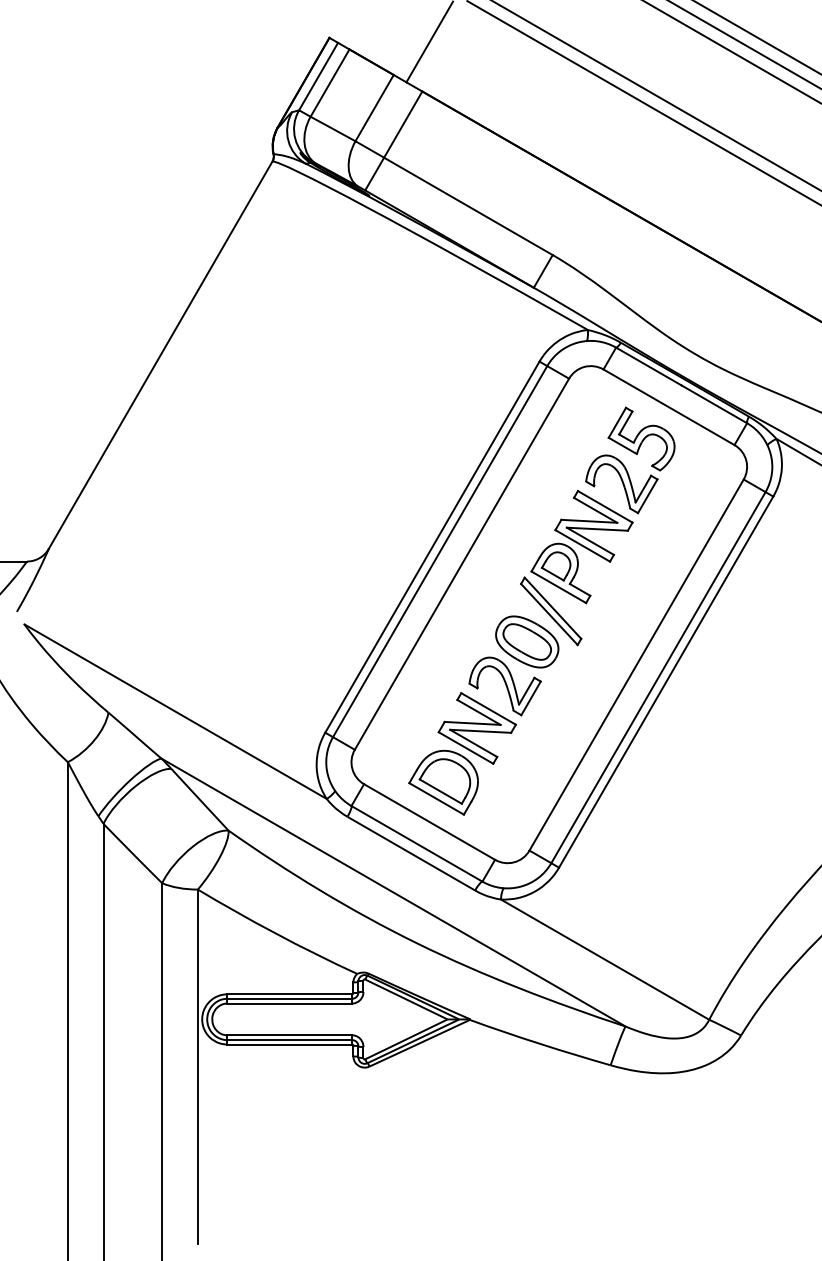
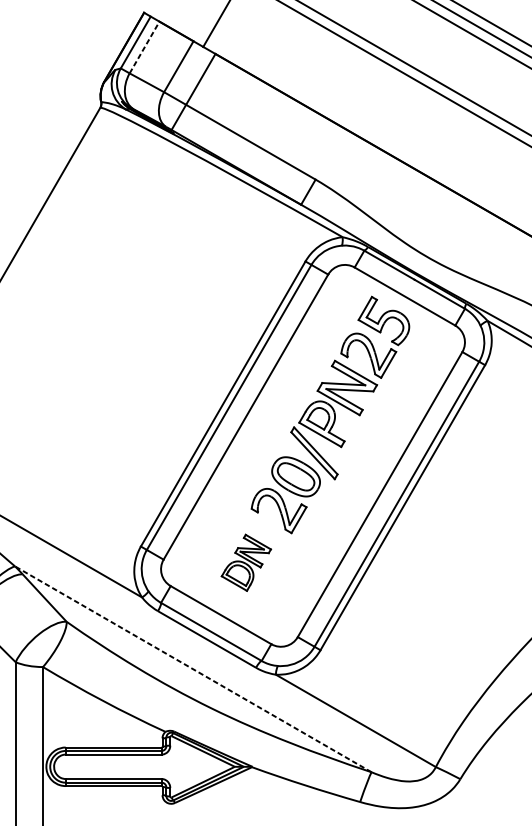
line: (330, 83) -> (144, 47), solid -> dashed
part: (462, 753) -> (246, 562), size x0.6
line: (393, 892) -> (193, 669), solid -> dashed

